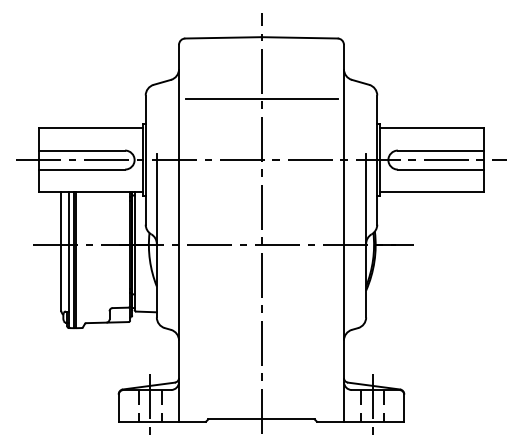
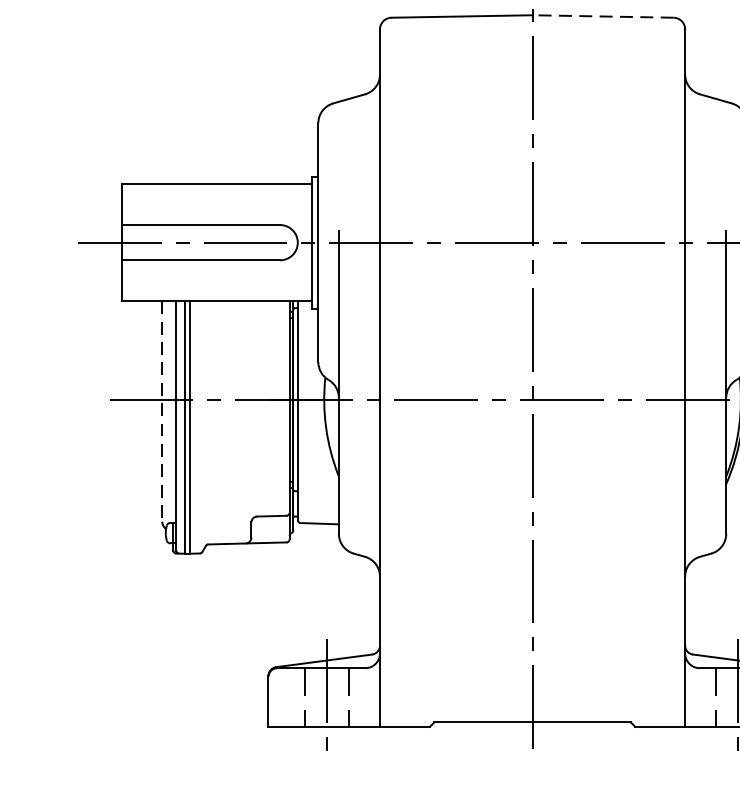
line: (299, 37) -> (602, 15), solid -> dashed
line: (261, 99) -> (532, 130), removed
line: (61, 251) -> (162, 411), solid -> dashed

